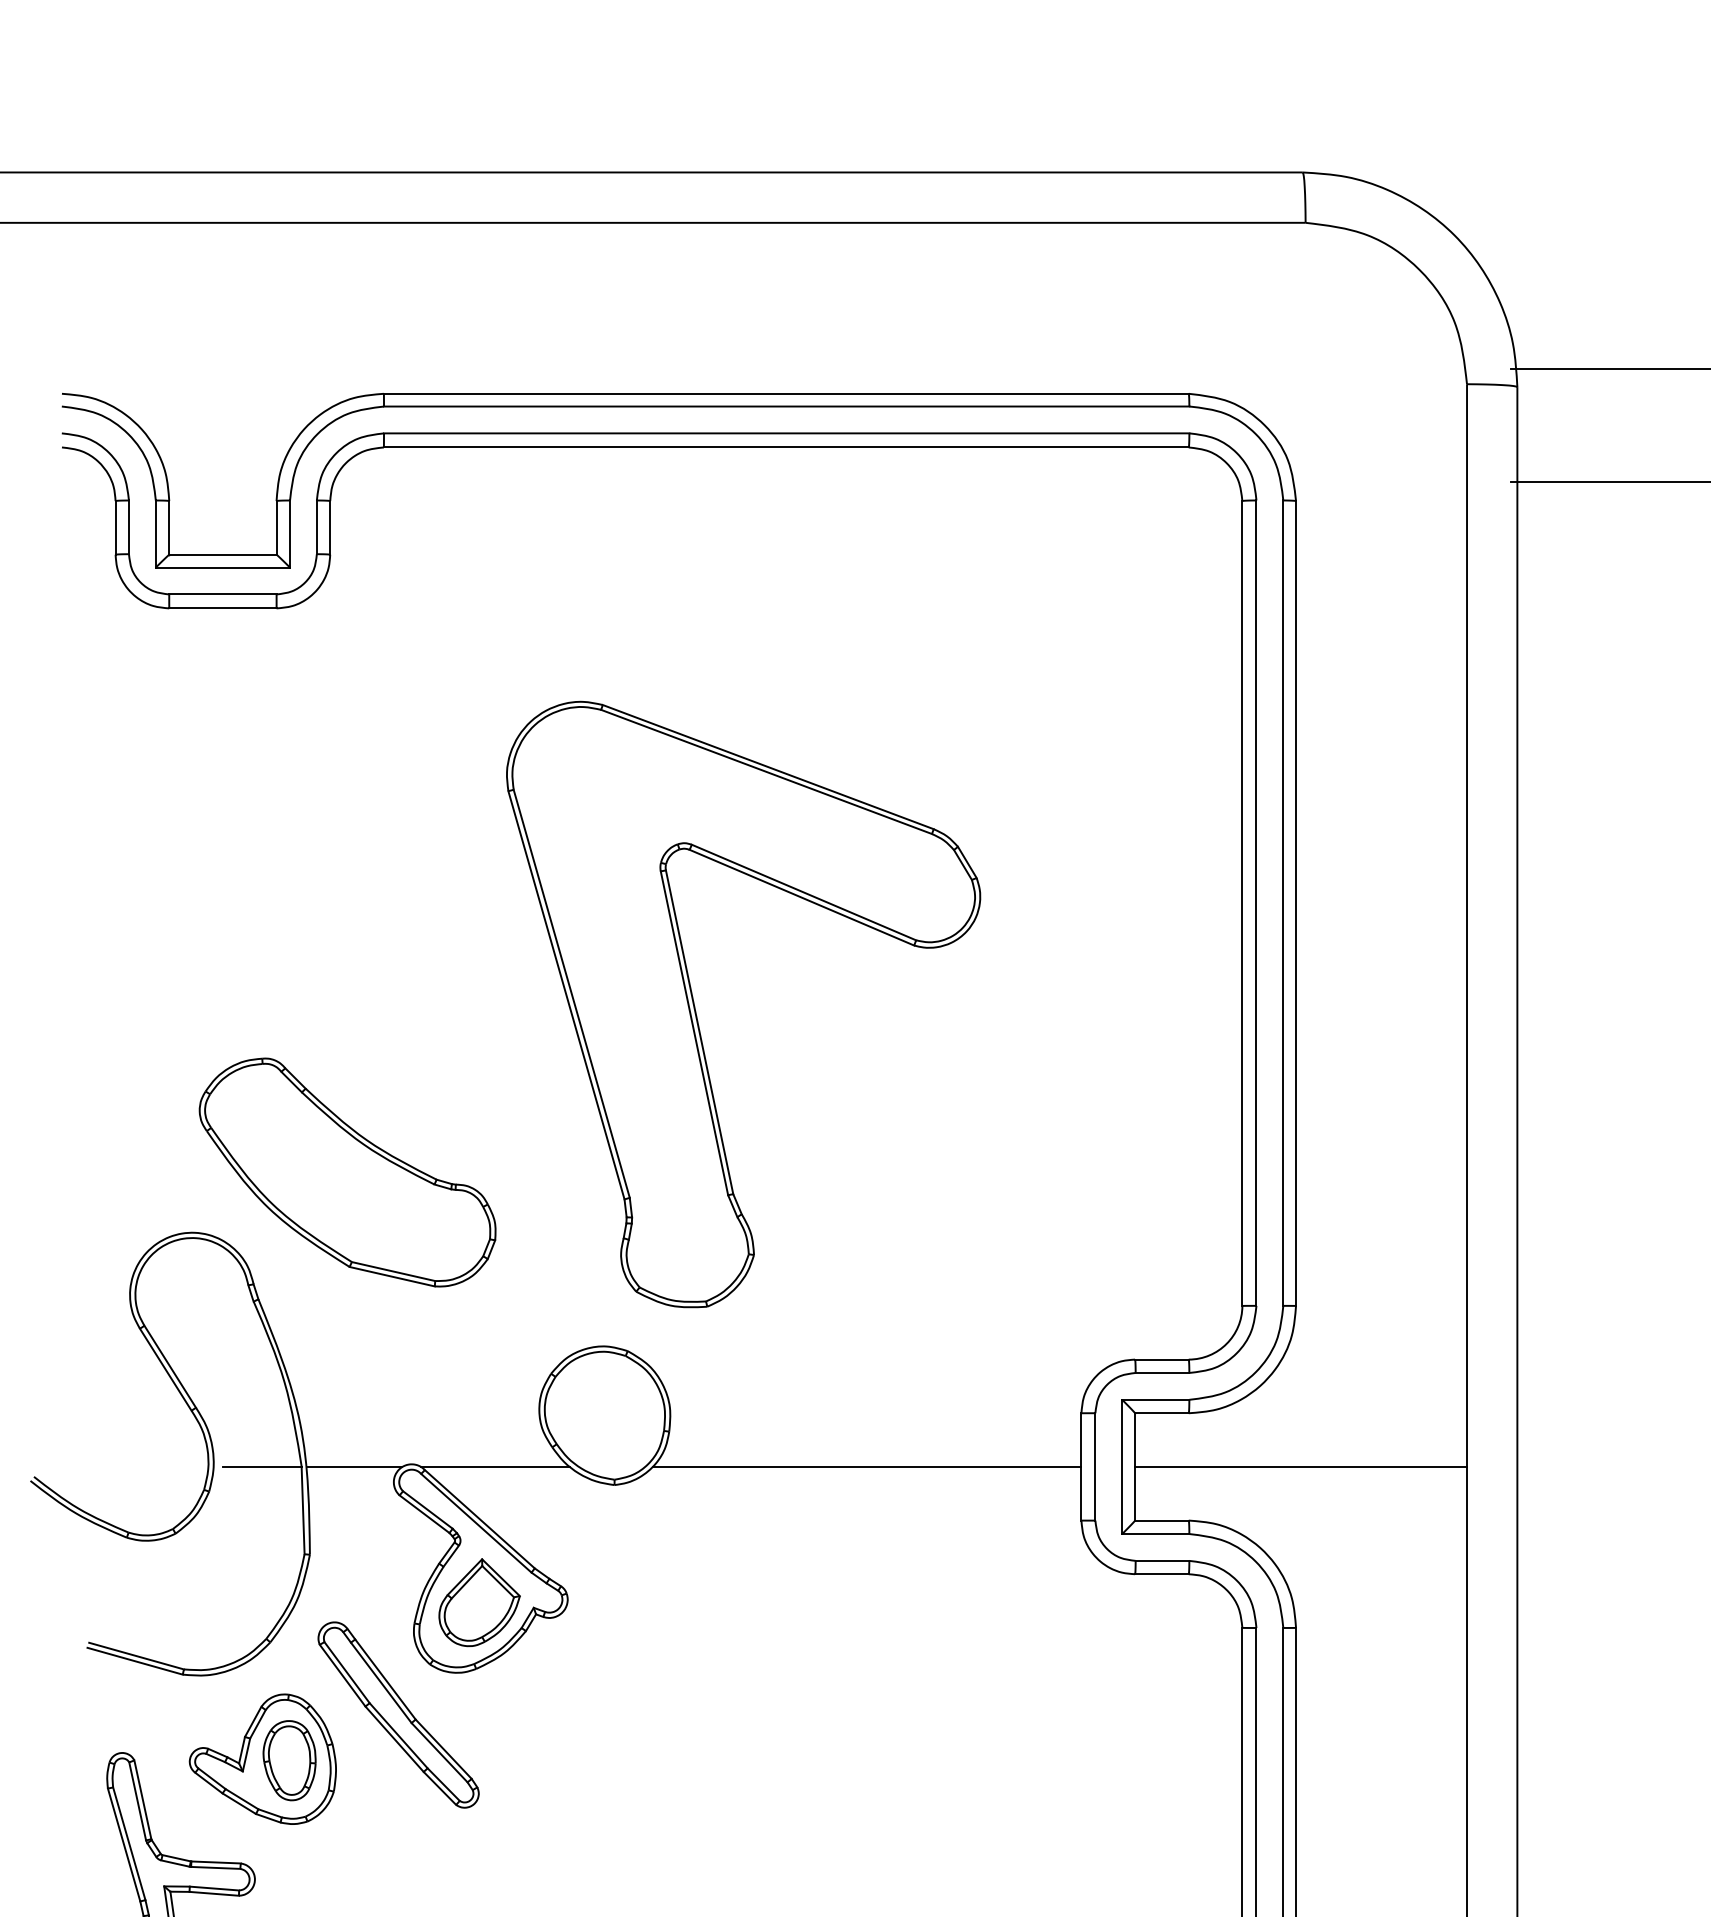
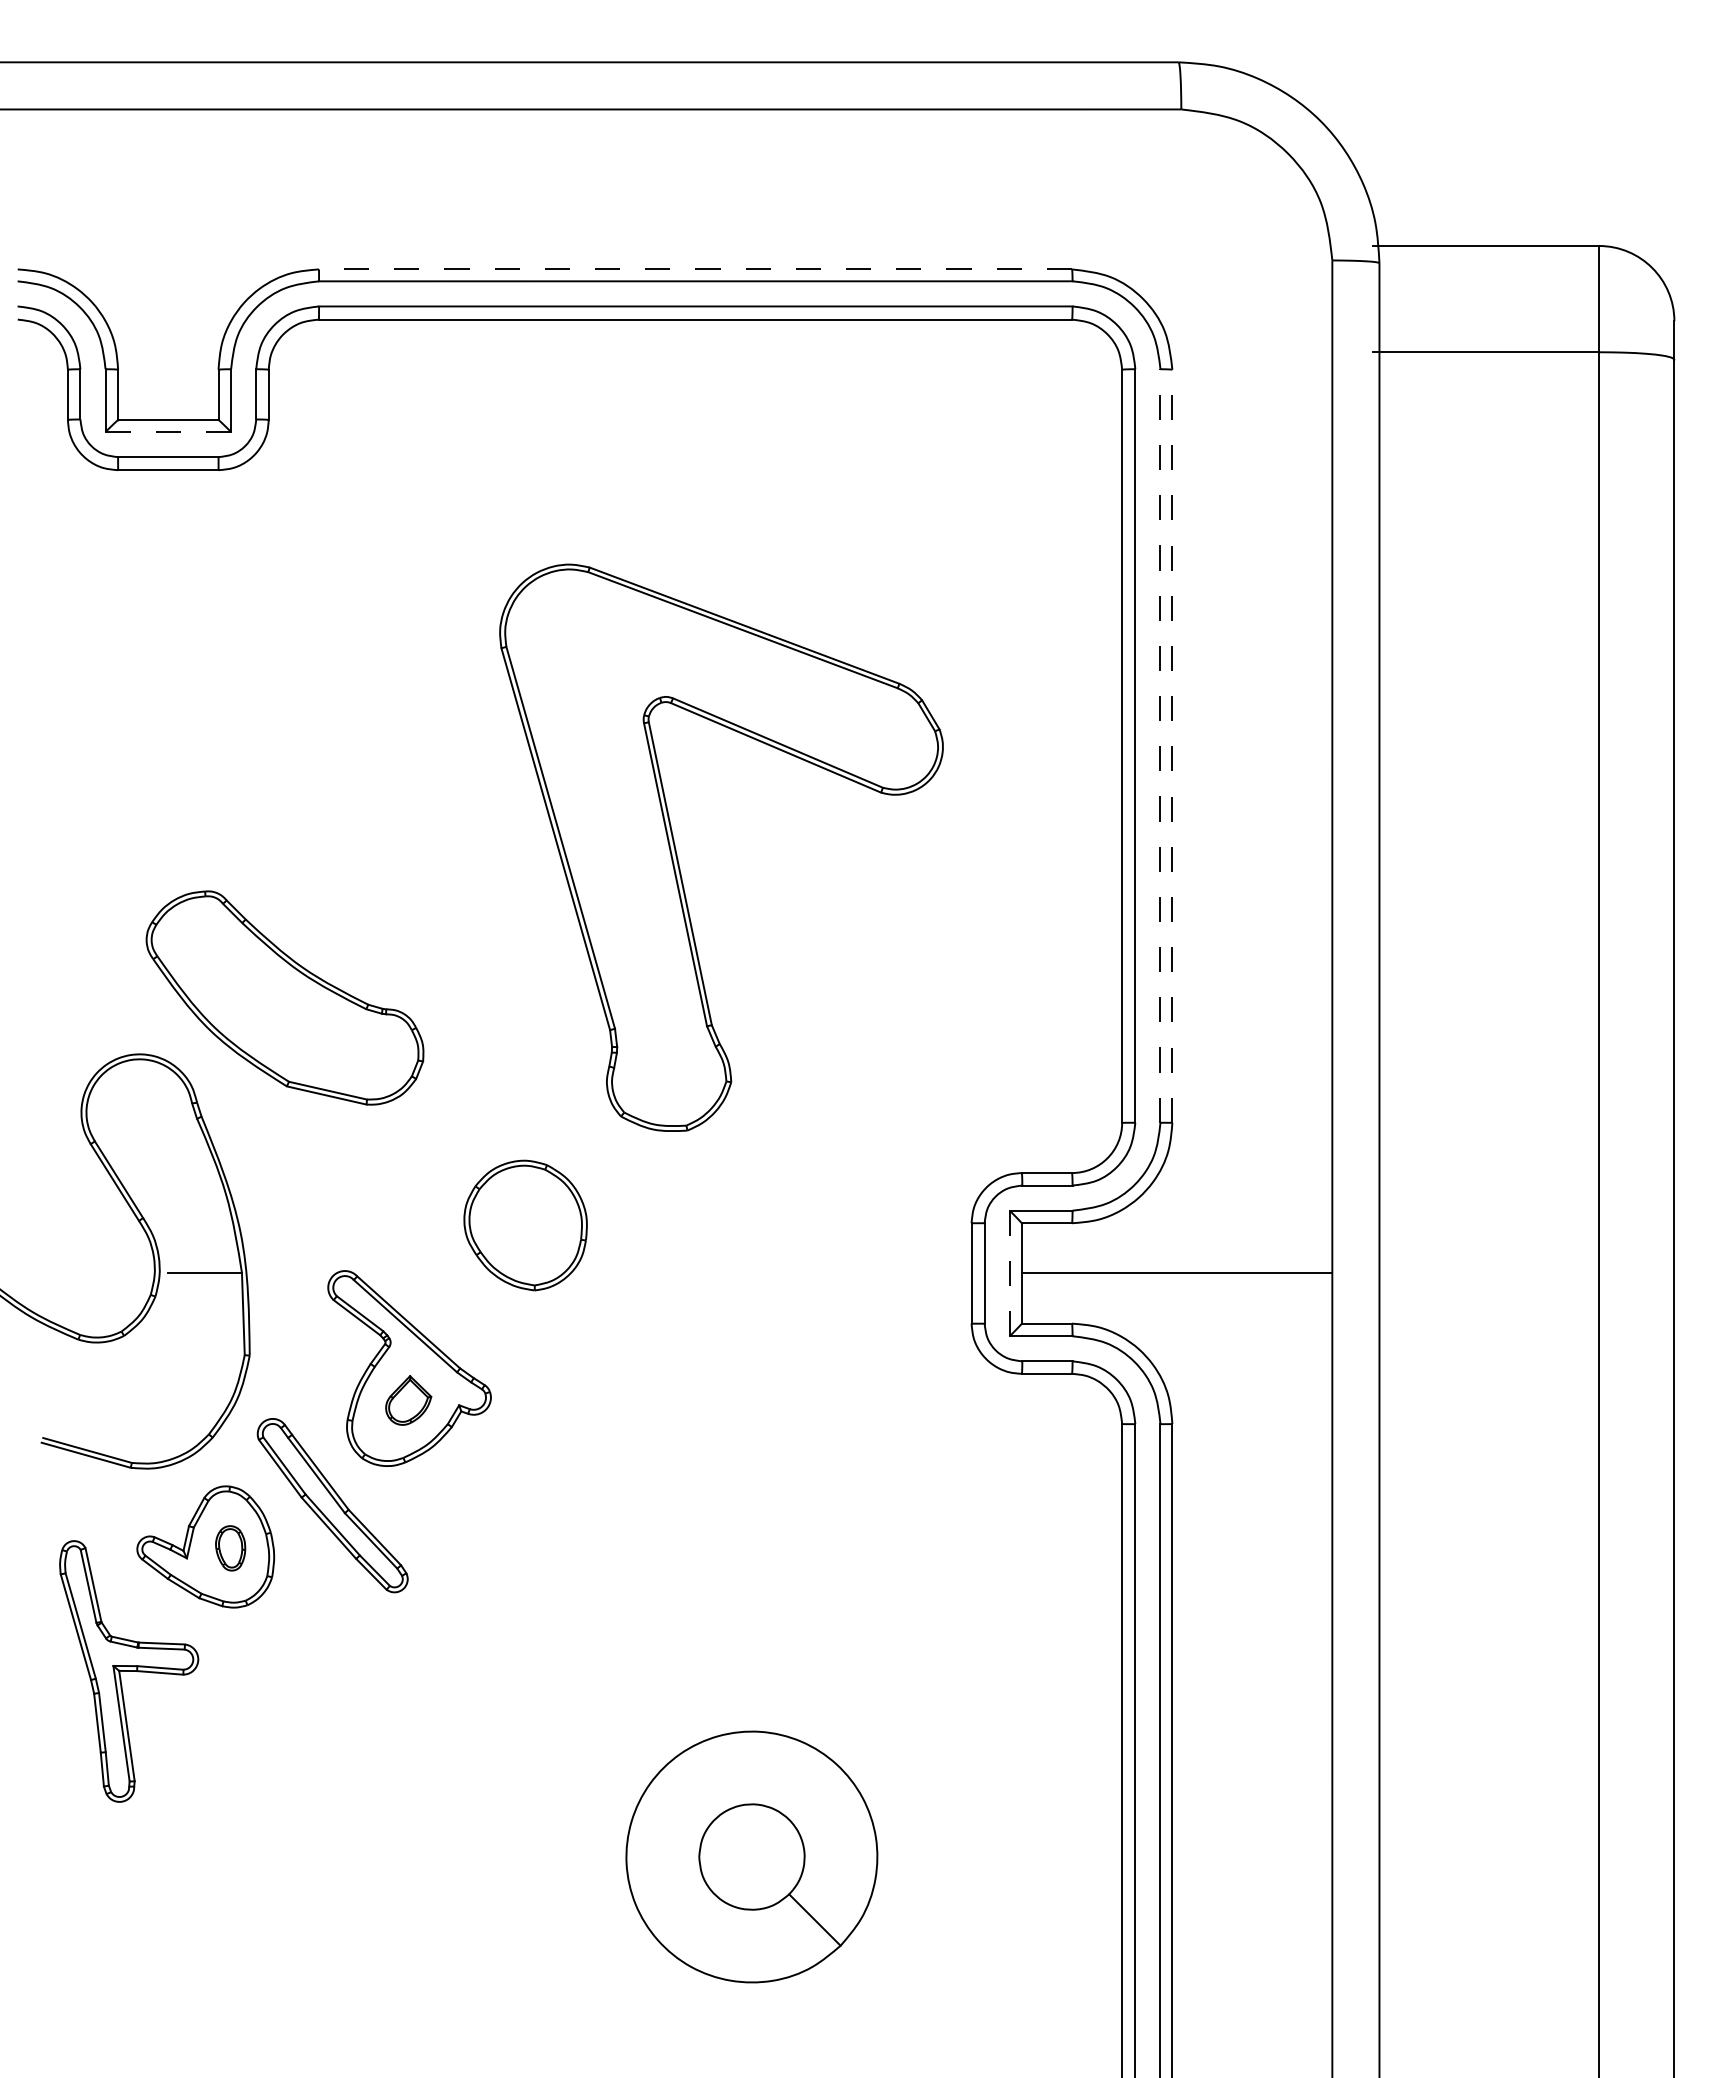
line: (786, 393) -> (695, 269), solid -> dashed
line: (223, 568) -> (168, 432), solid -> dashed
line: (1283, 903) -> (1160, 746), solid -> dashed
line: (1296, 903) -> (1172, 746), solid -> dashed
part: (697, 1015) -> (678, 858), moved
line: (354, 1466) -> (291, 1273), removed
line: (494, 1466) -> (422, 1273), removed
line: (866, 1466) -> (770, 1273), removed
line: (1121, 1466) -> (1009, 1273), solid -> dashed
part: (479, 1602) -> (408, 1400), size x0.6
part: (289, 1760) -> (230, 1548), size x0.6

